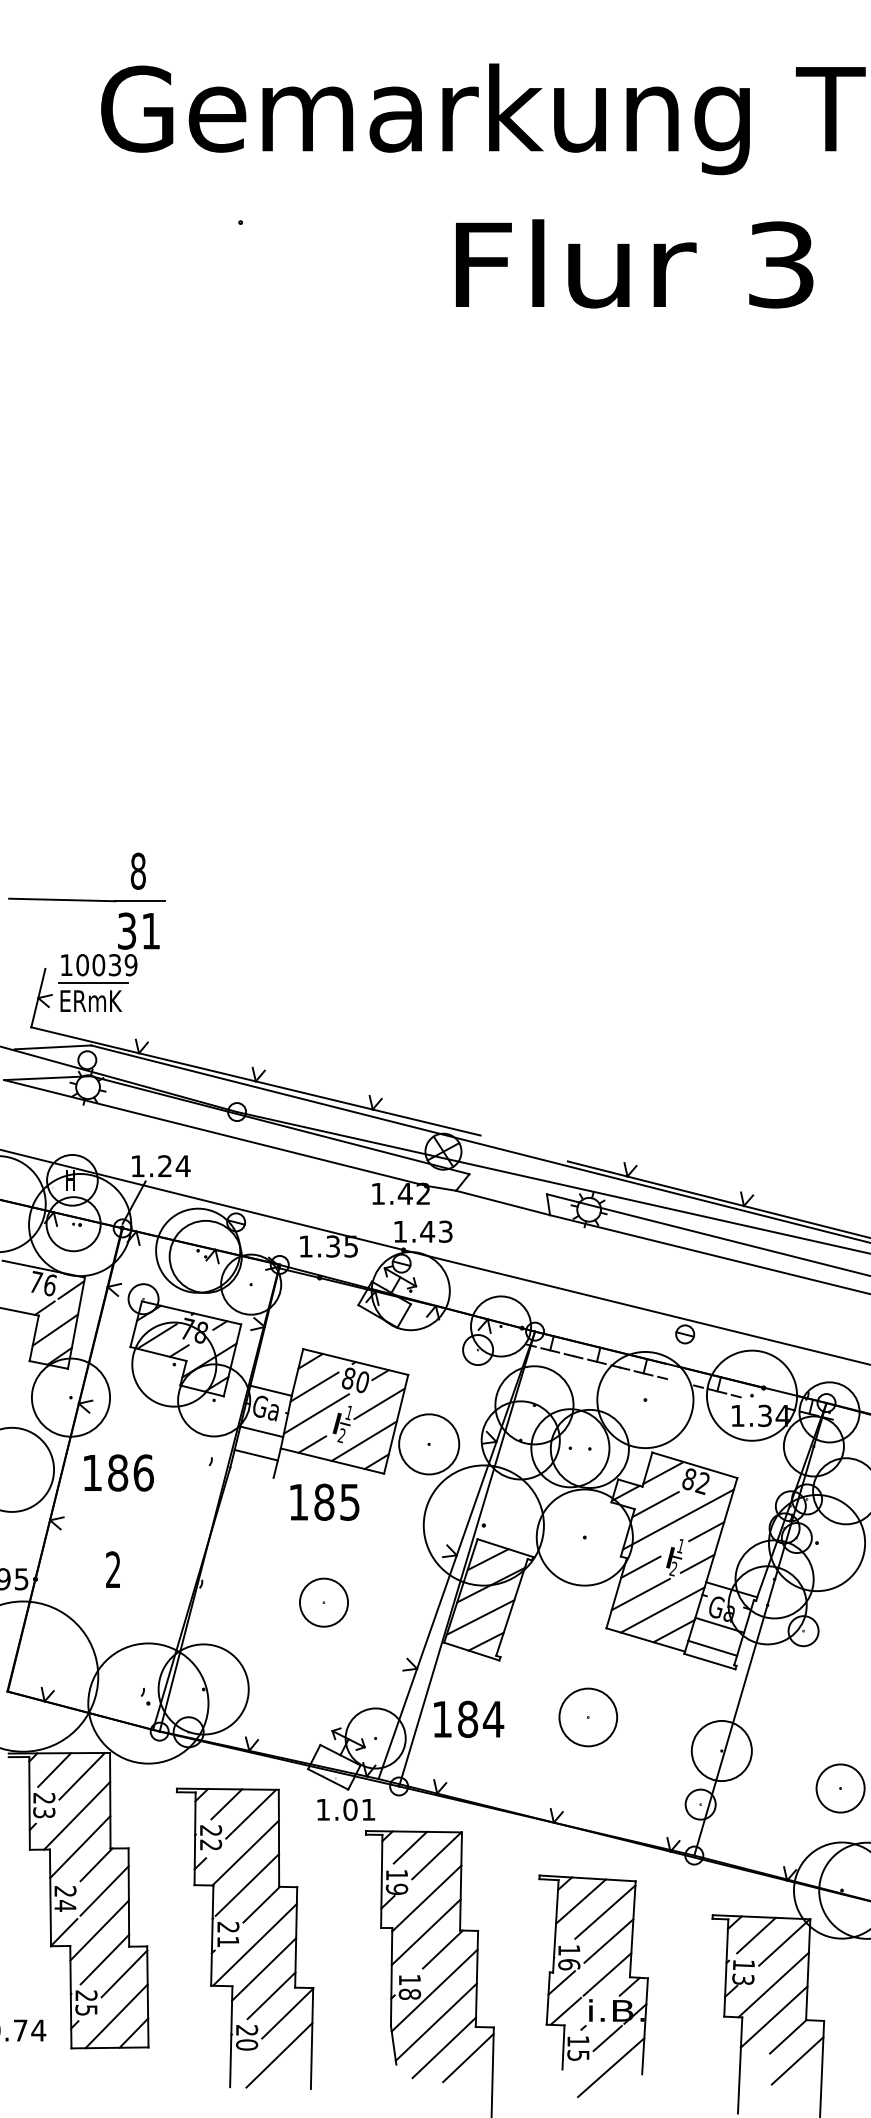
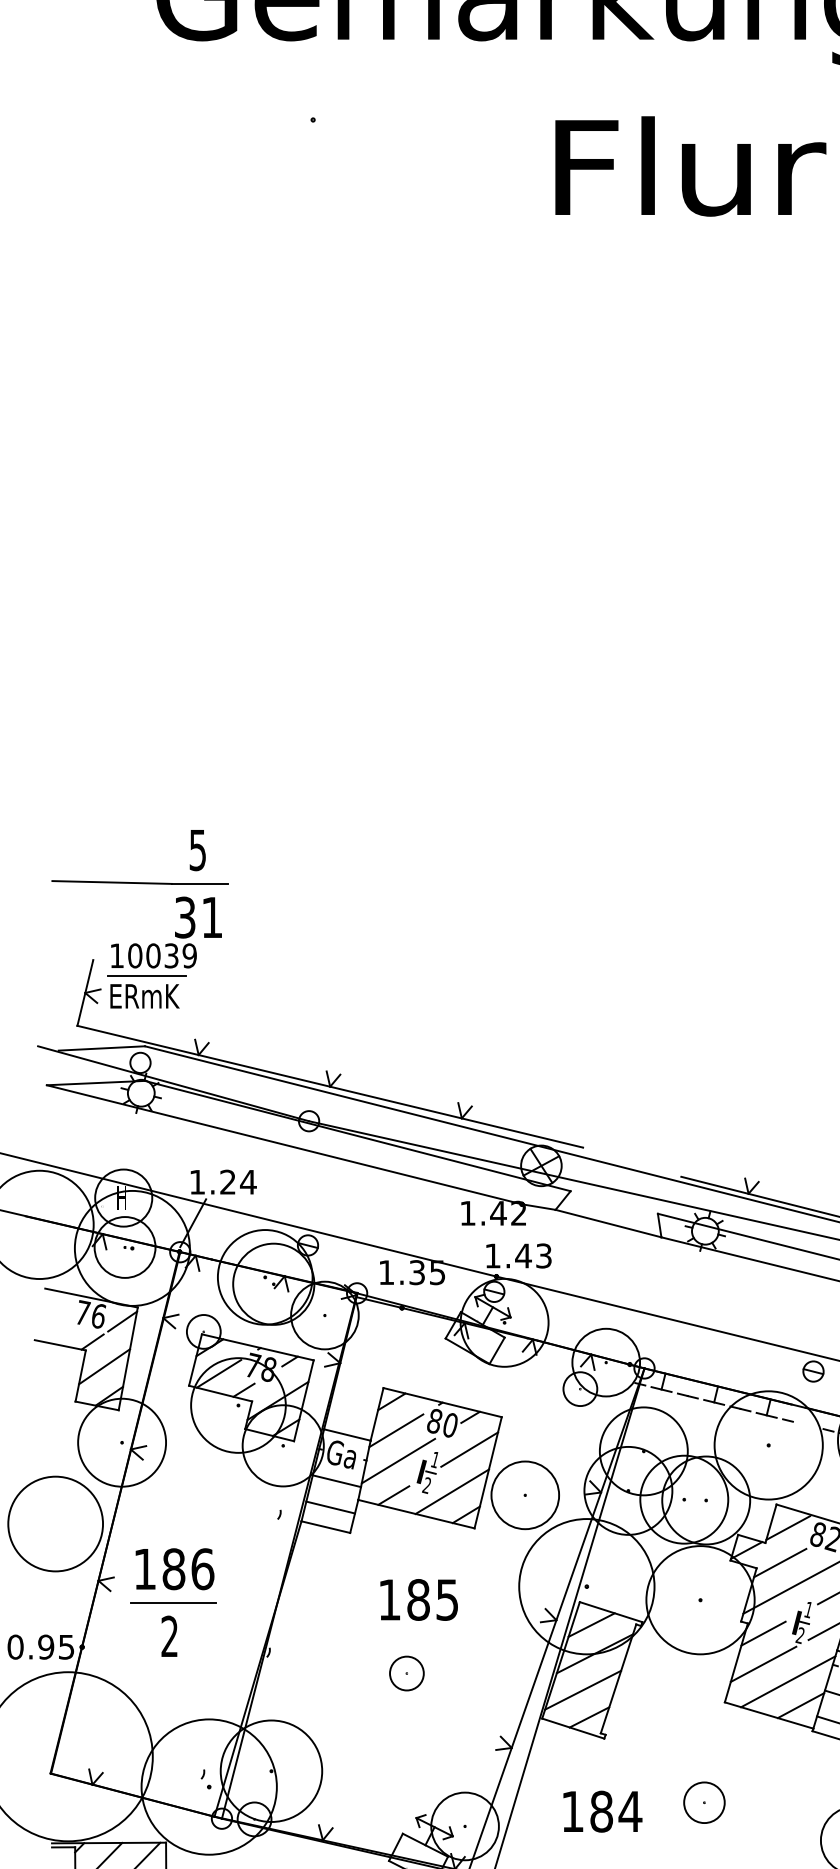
text: (137, 870) -> (196, 849), 8 -> 5
text: (118, 1472) -> (174, 1568), moved
line: (251, 1472) -> (325, 1526), added
text: (324, 1501) -> (418, 1599), moved
line: (116, 1539) -> (173, 1602), added
circle: (323, 1602) -> (406, 1673), size x0.62
circle: (588, 1717) -> (704, 1802), size x0.62
text: (469, 1718) -> (603, 1810), moved

